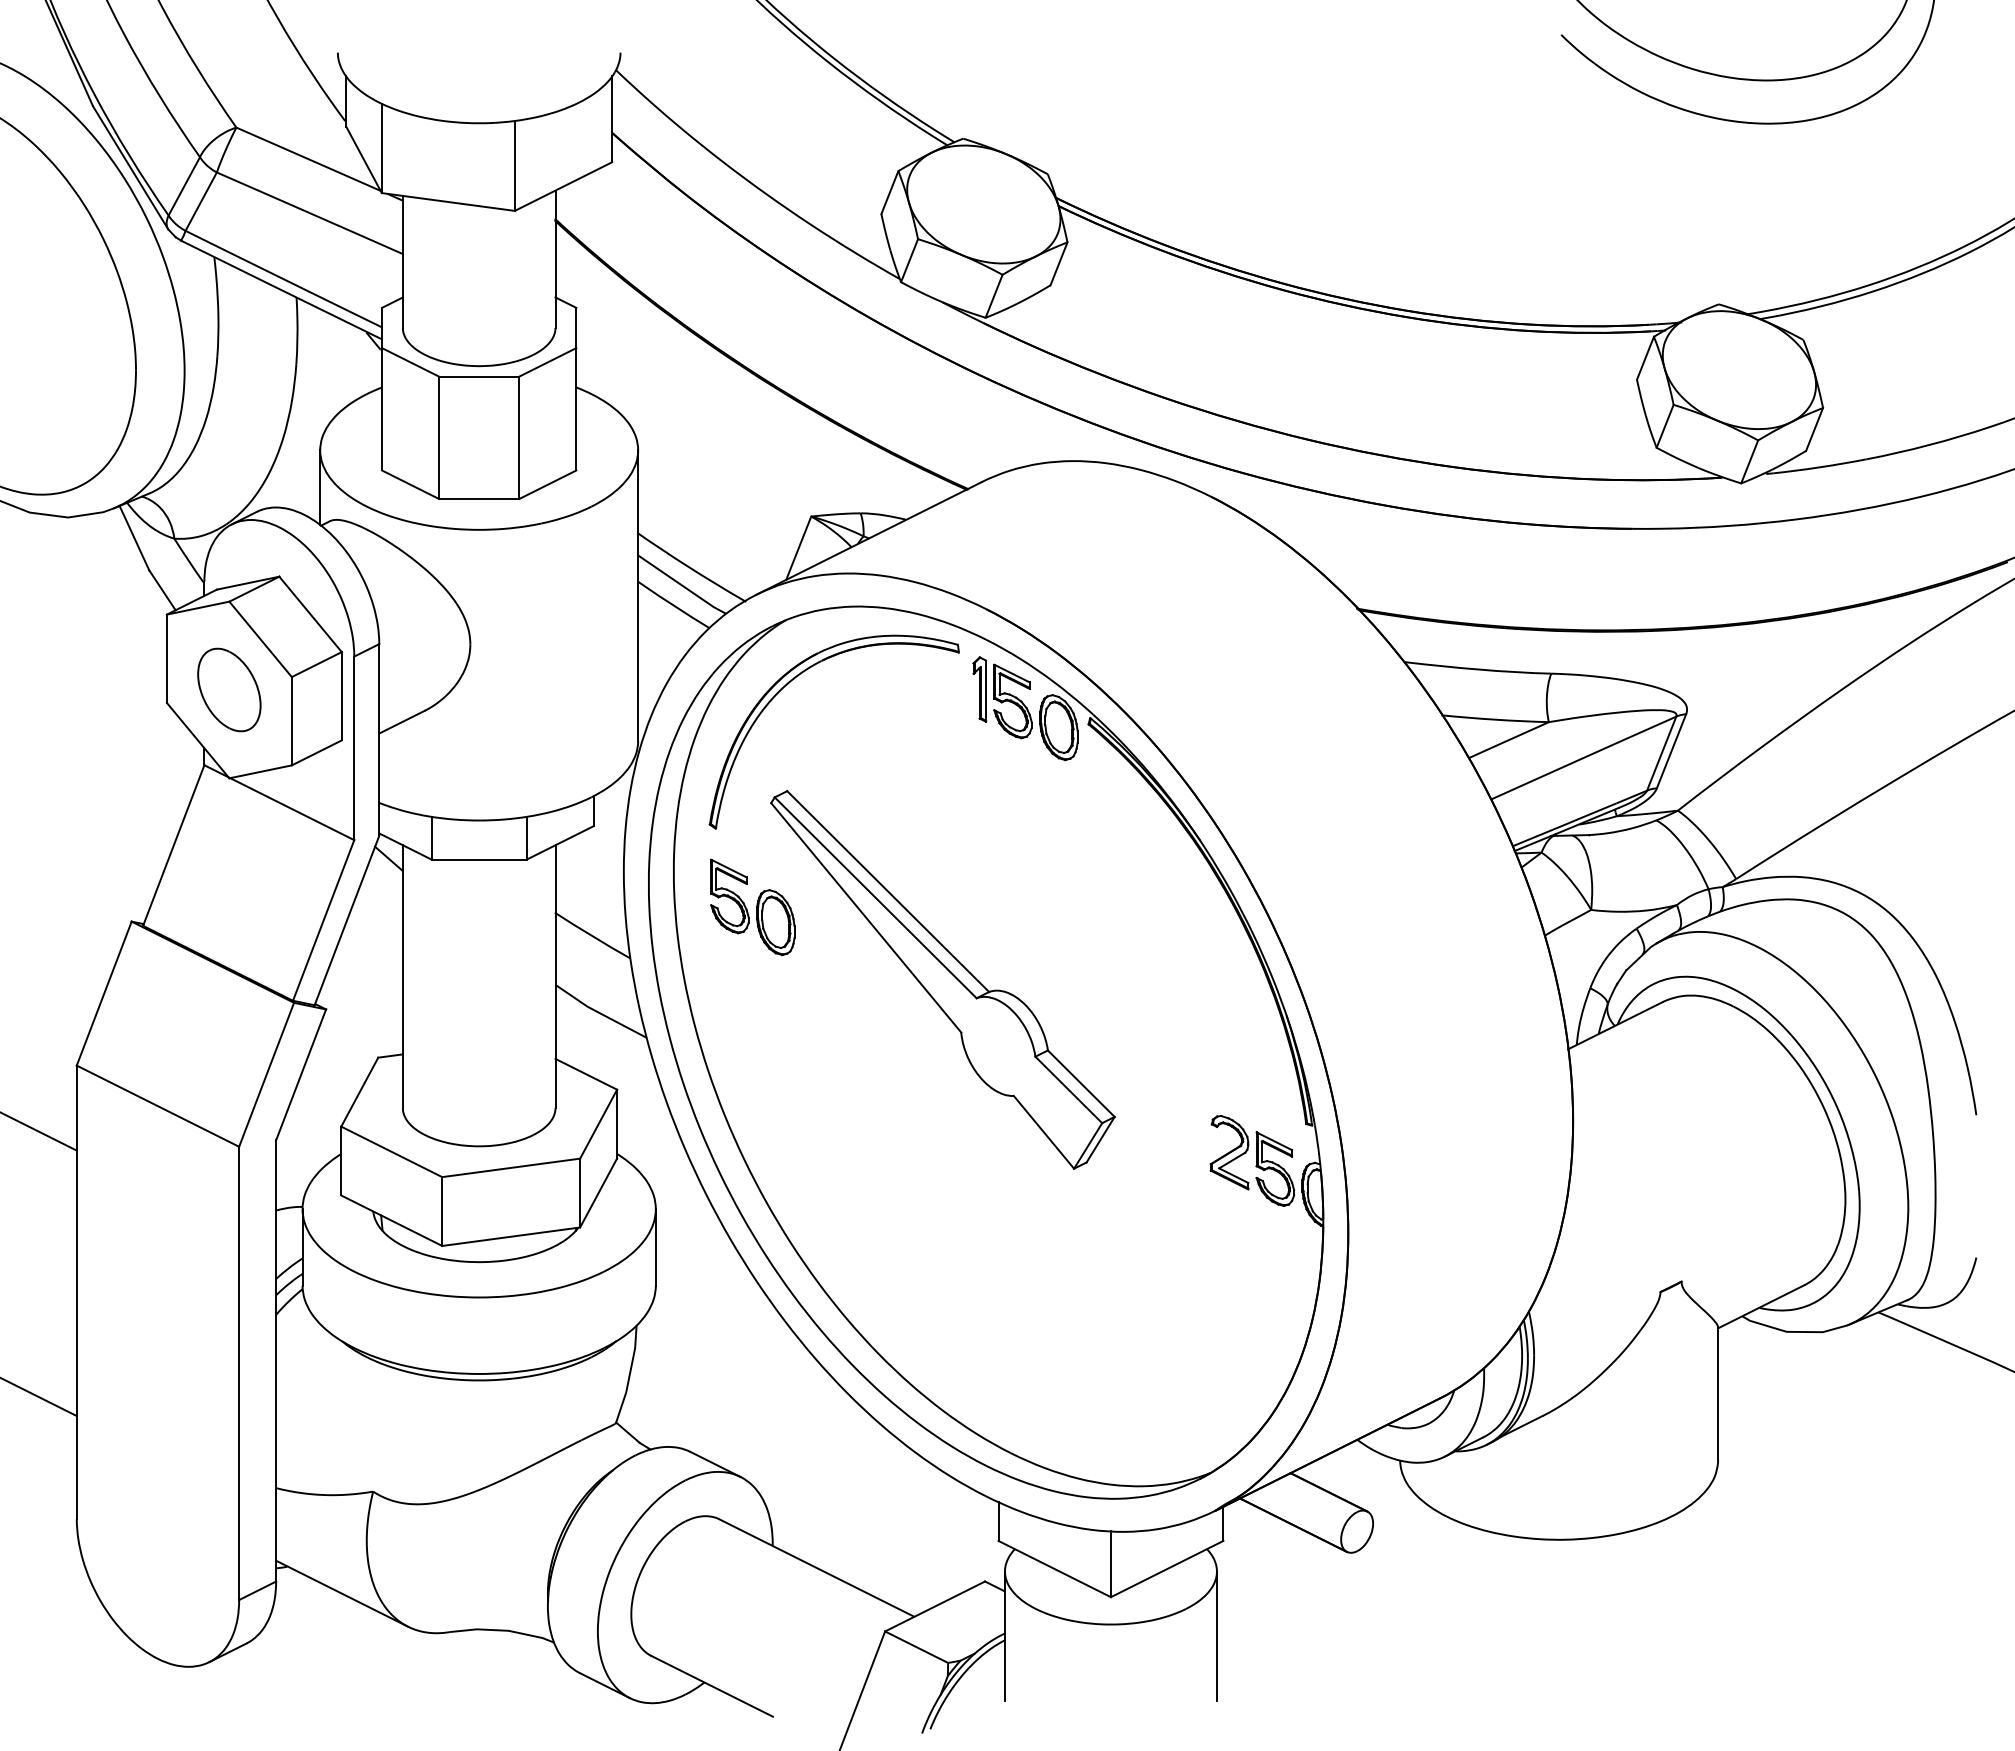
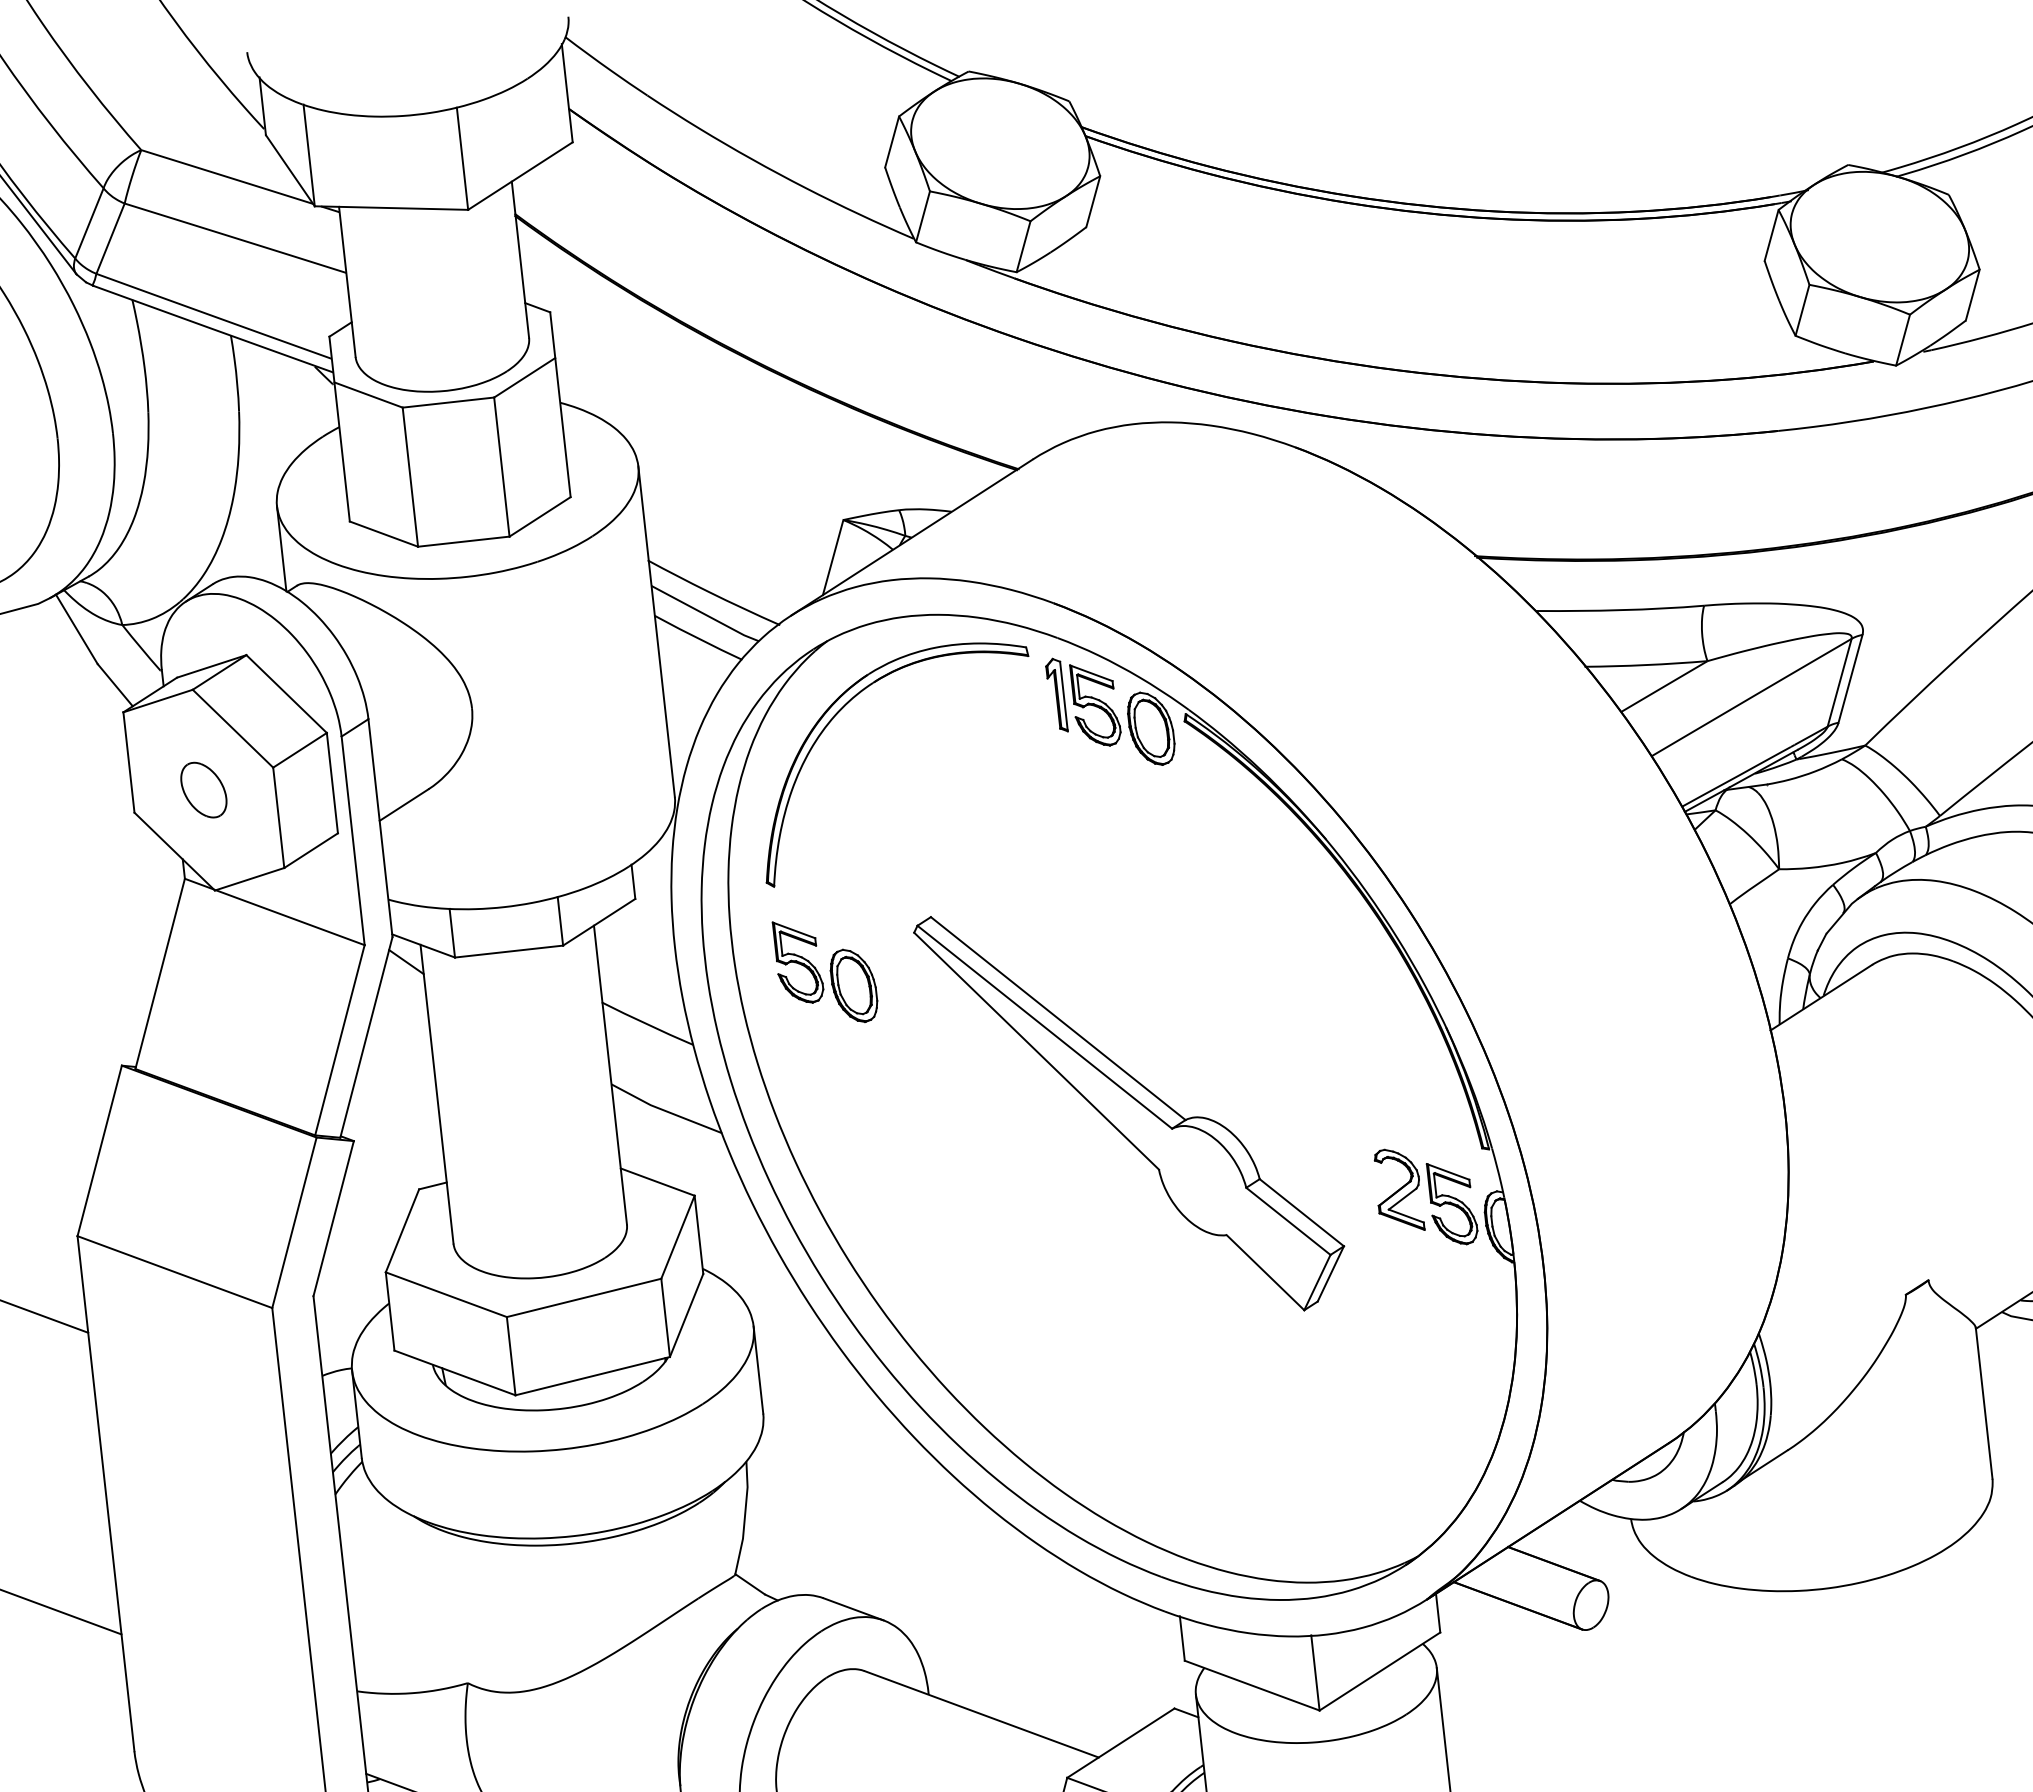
part: (229, 689) -> (203, 789), size x0.6
part: (942, 979) -> (1131, 1111), moved

